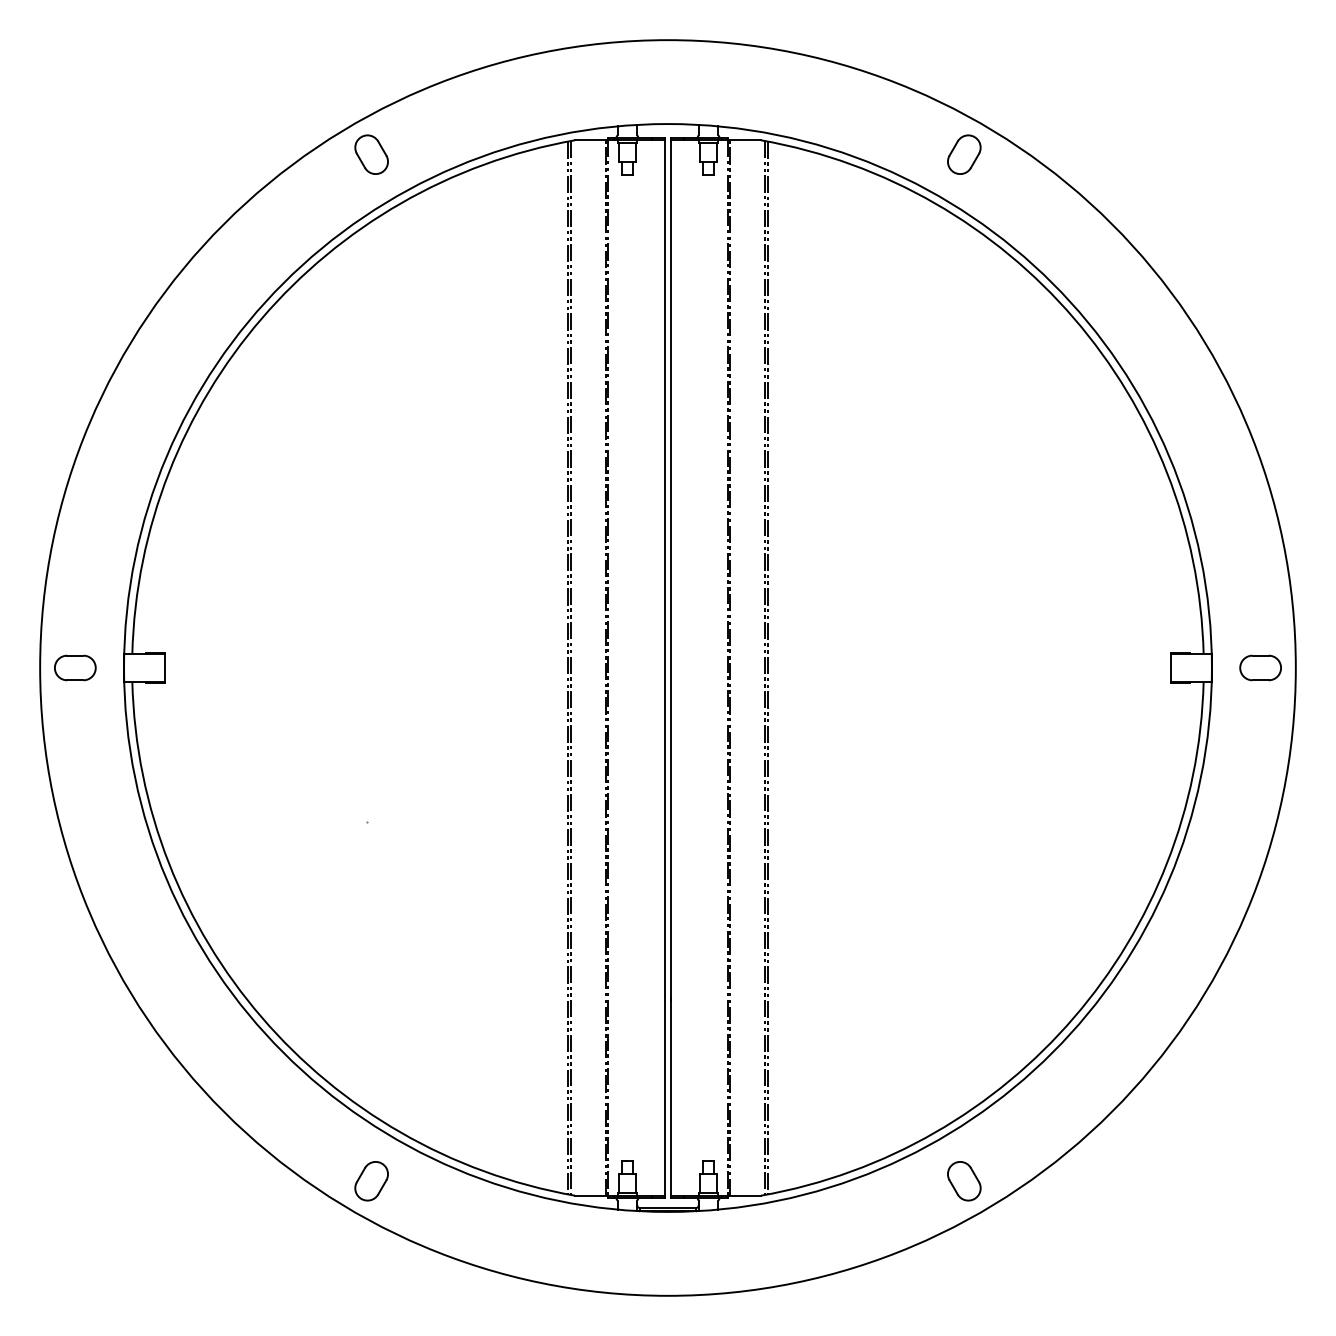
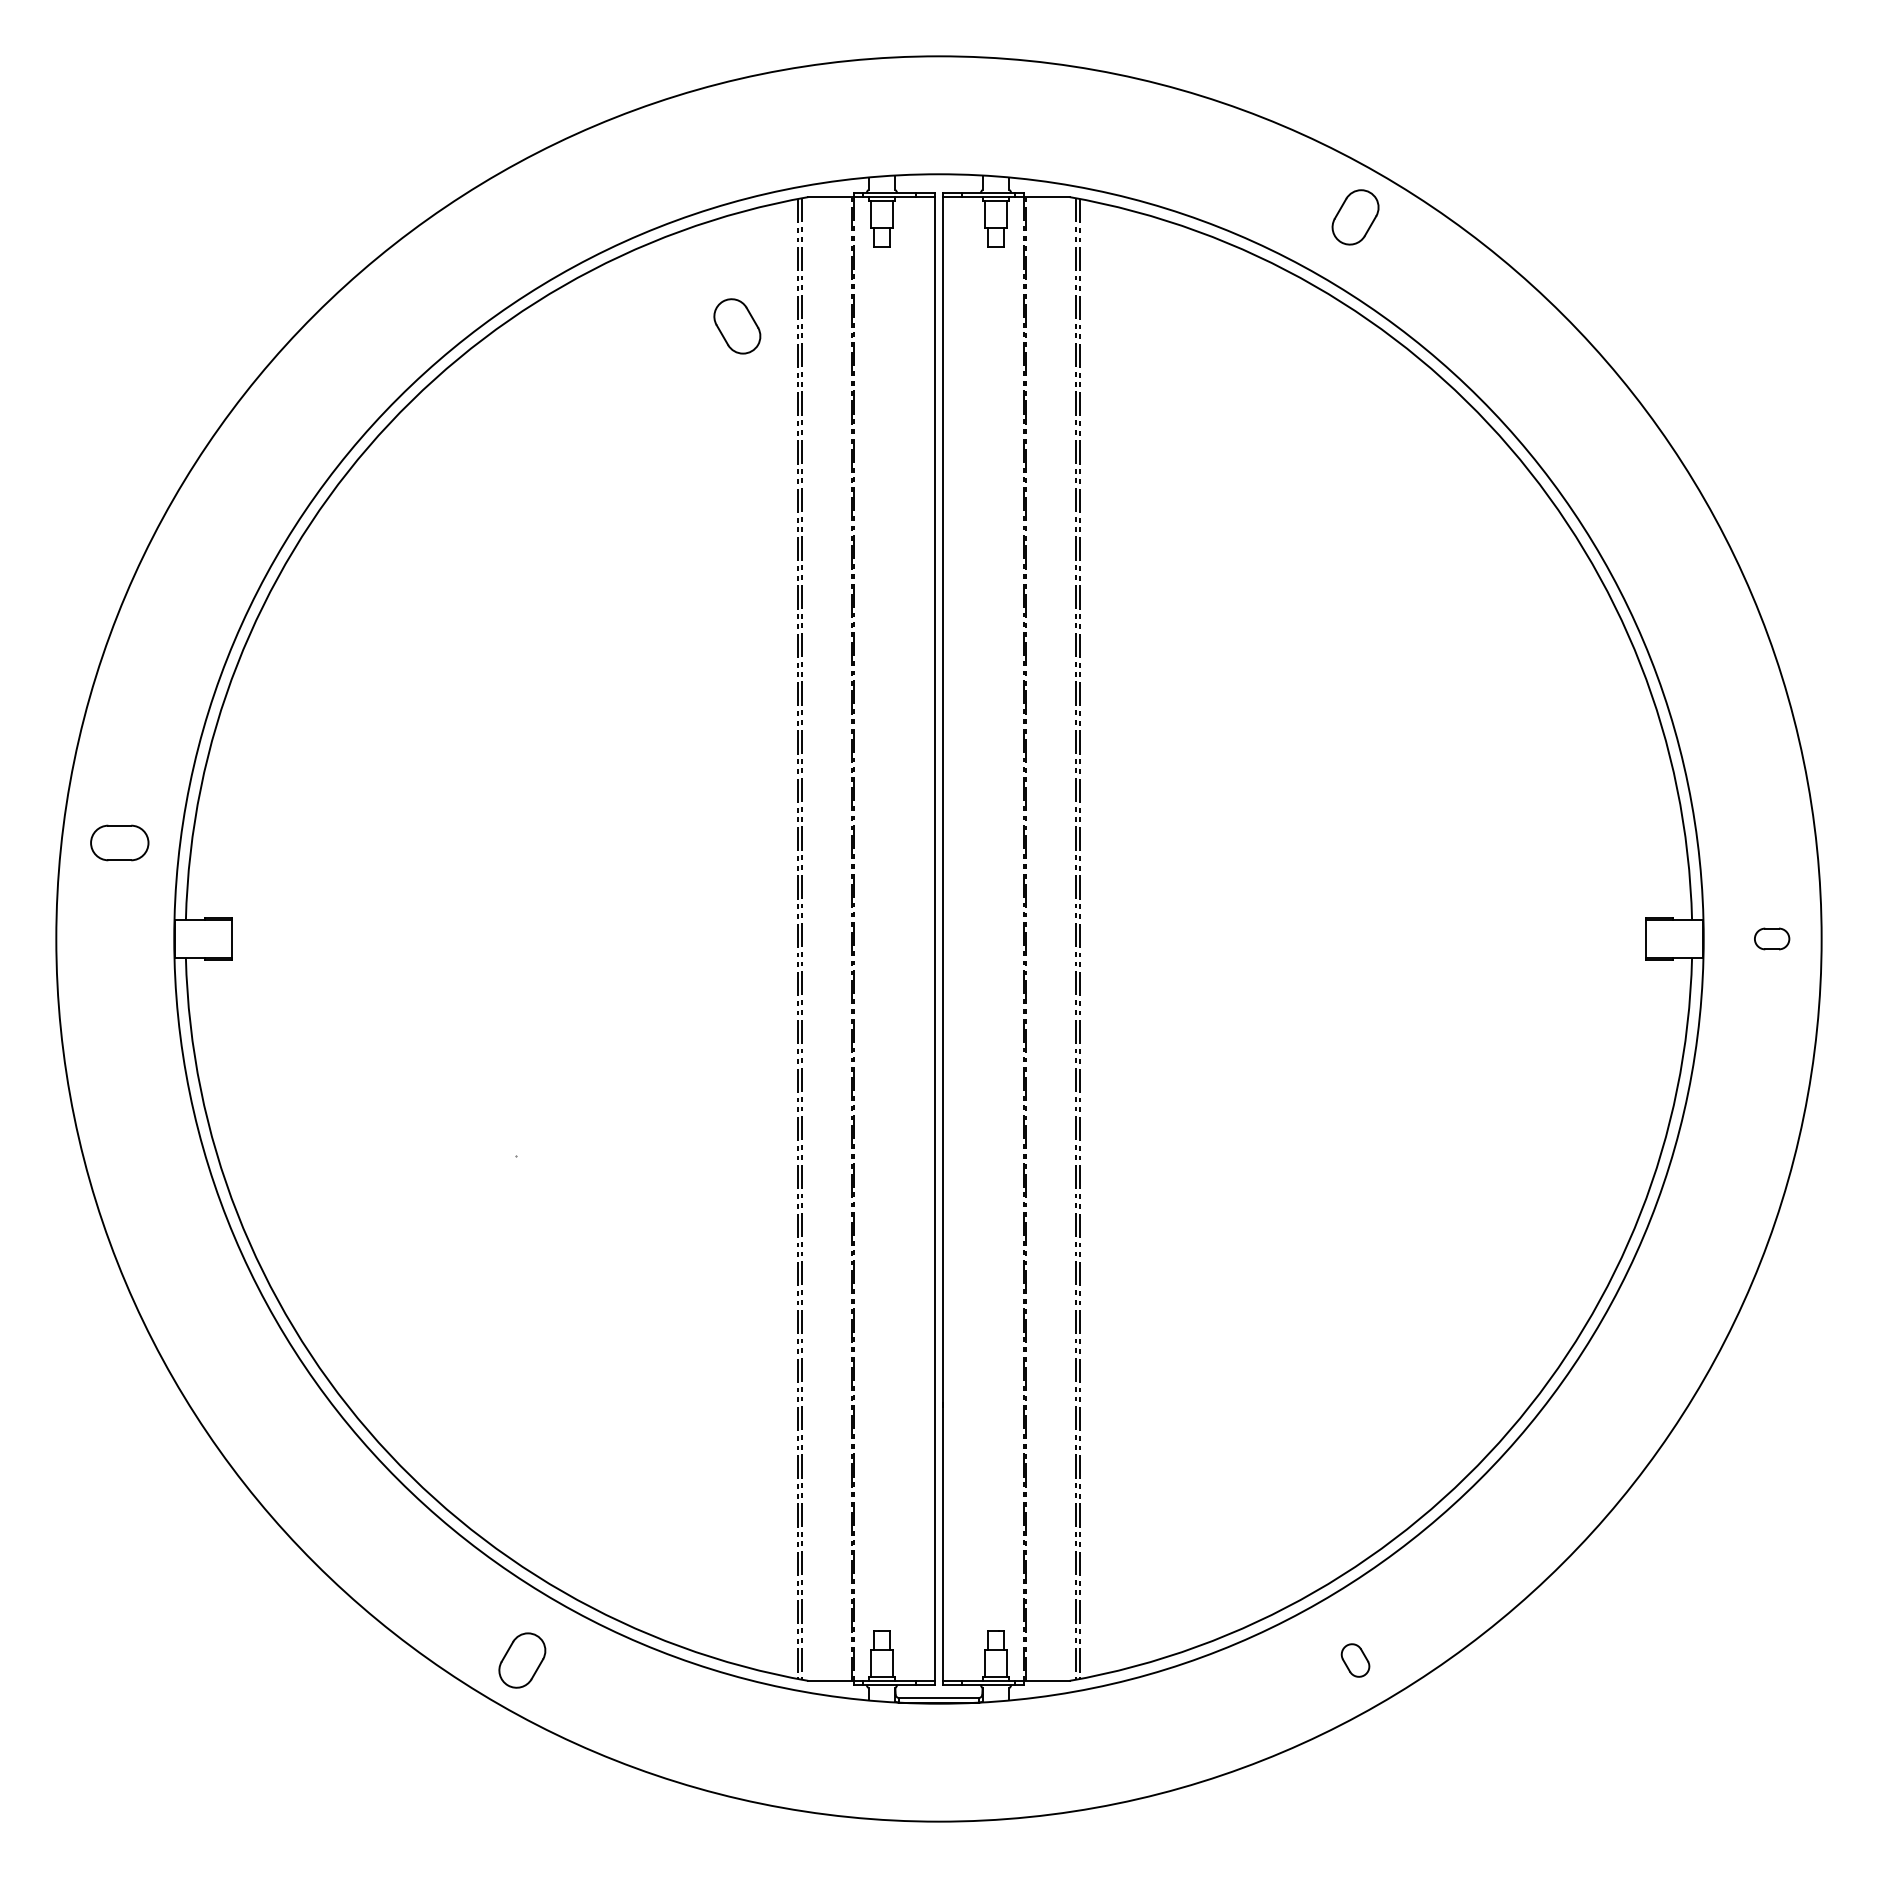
part: (371, 154) -> (737, 326), moved
part: (75, 667) -> (119, 842), moved
part: (1260, 667) -> (1771, 938), size x0.6
part: (964, 1181) -> (1355, 1660), size x0.6

